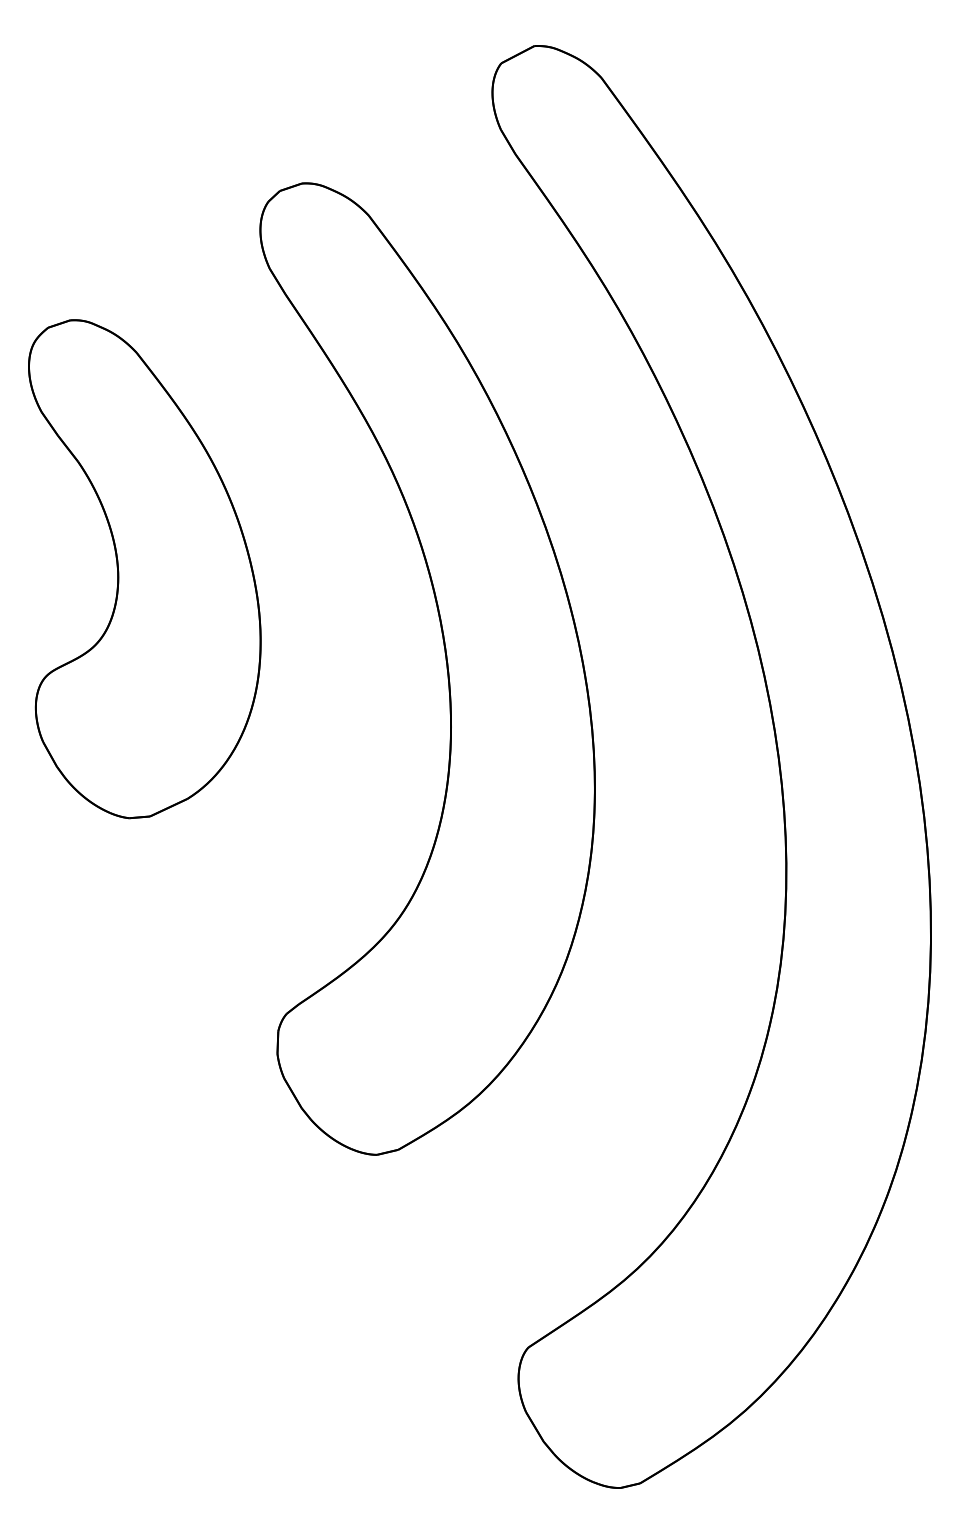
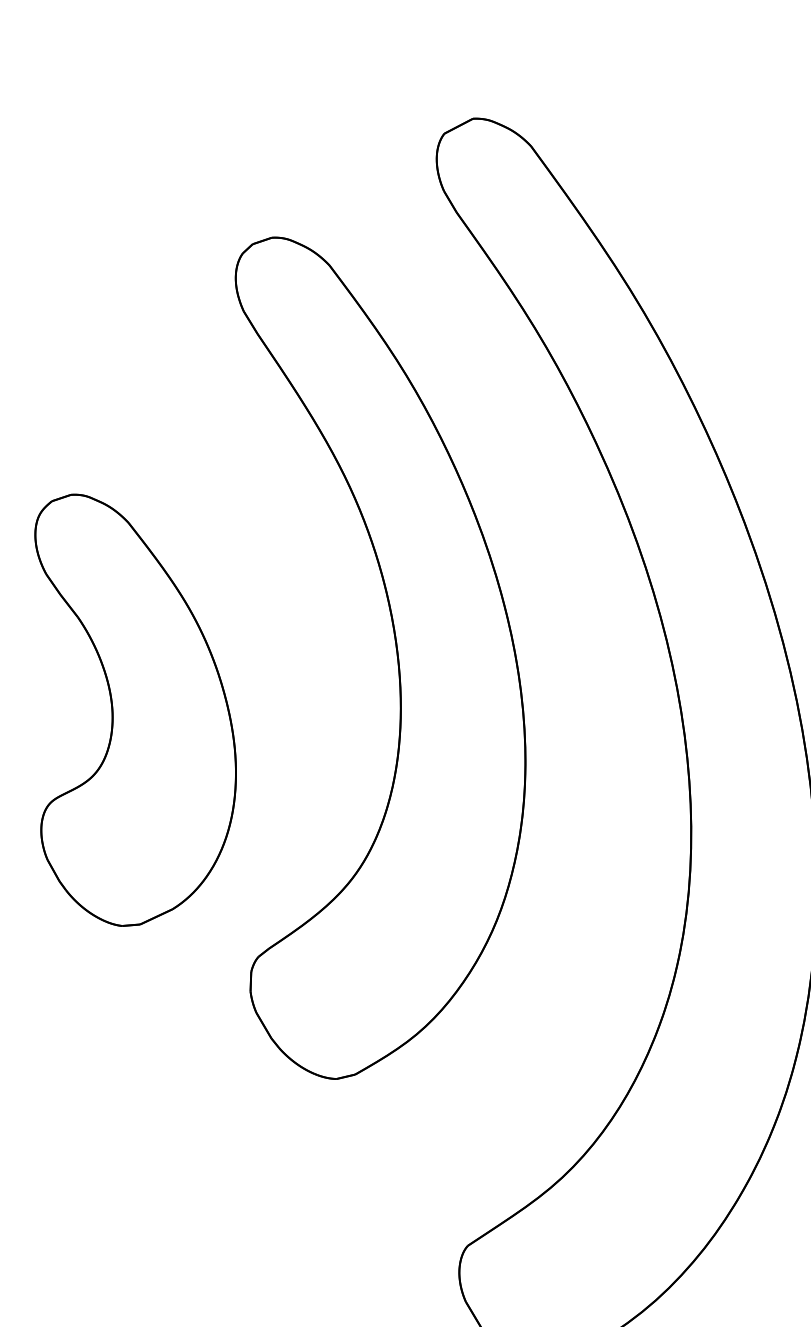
part: (144, 569) -> (135, 710), moved

